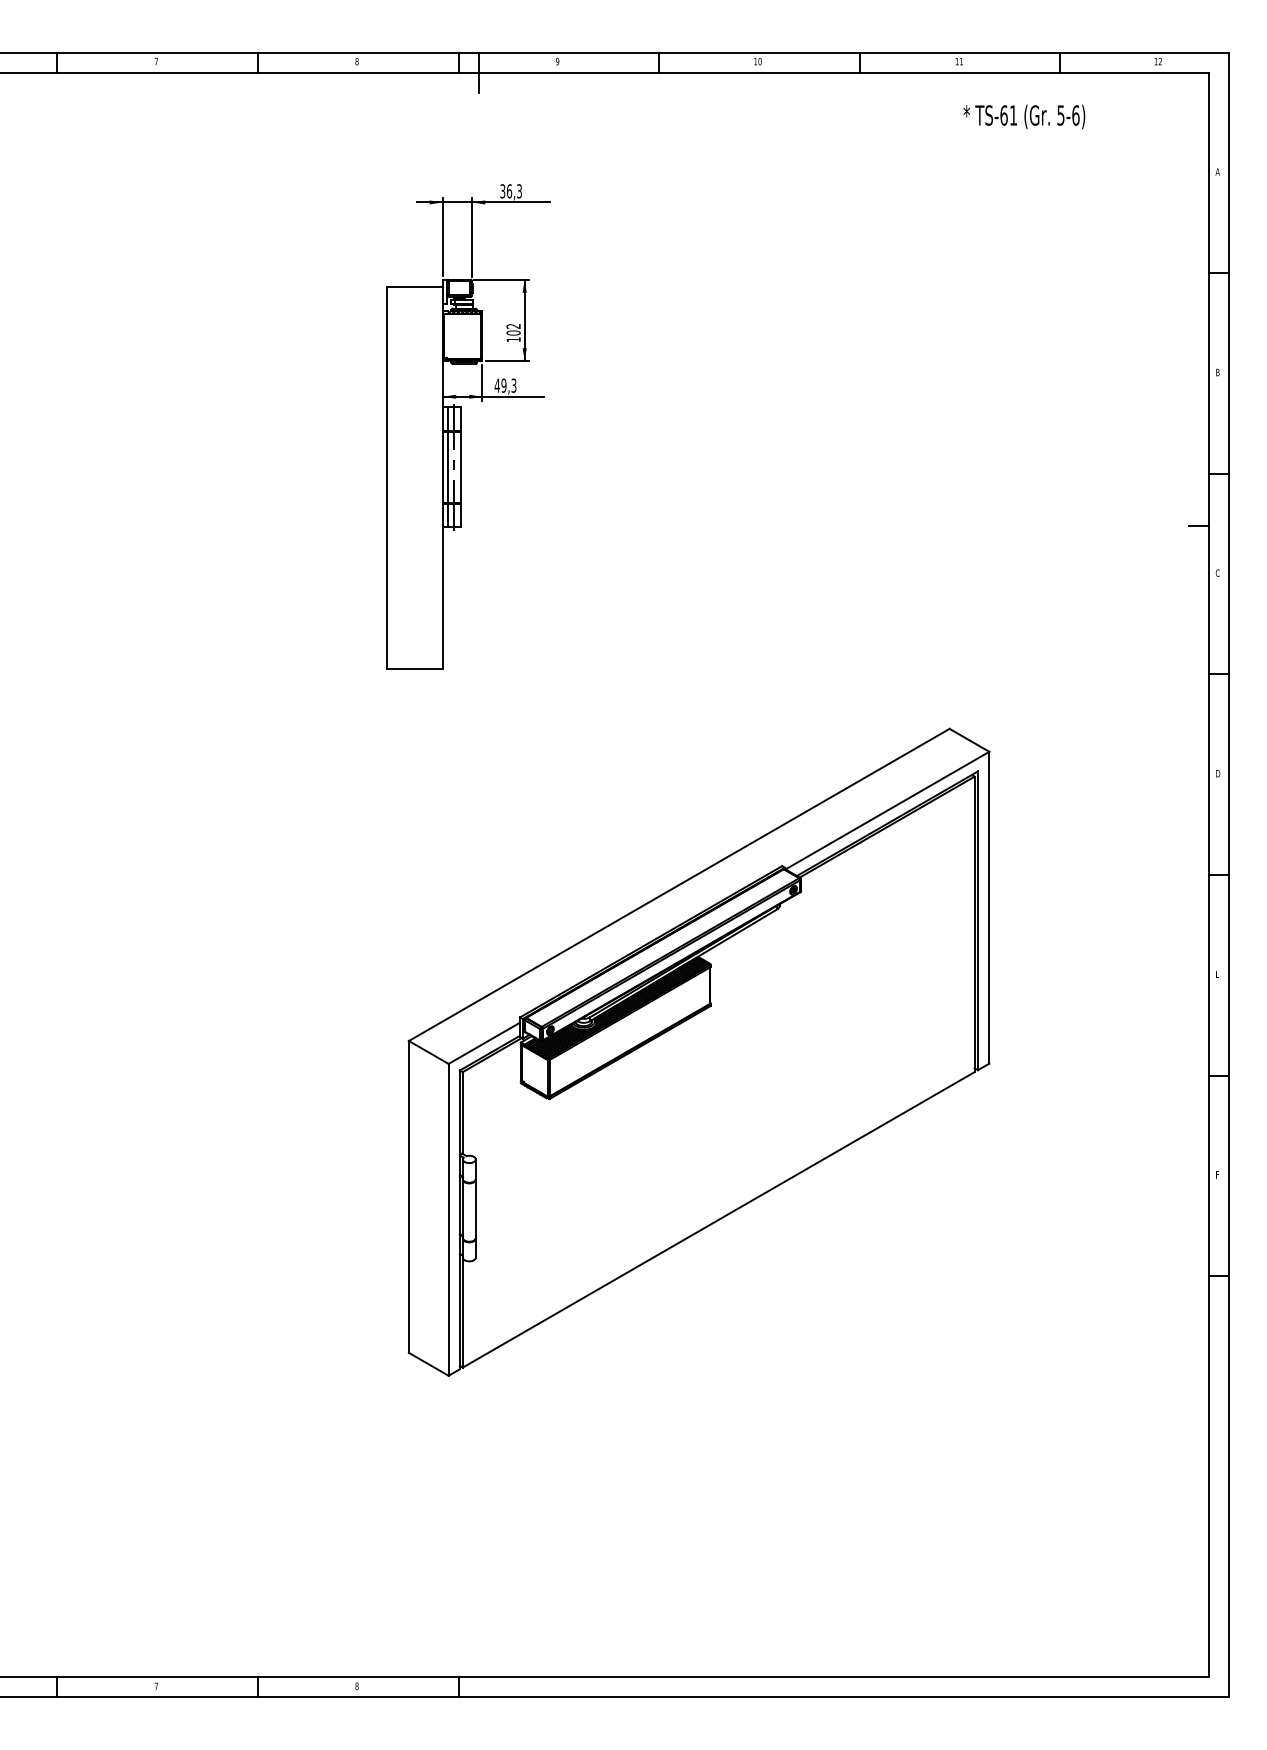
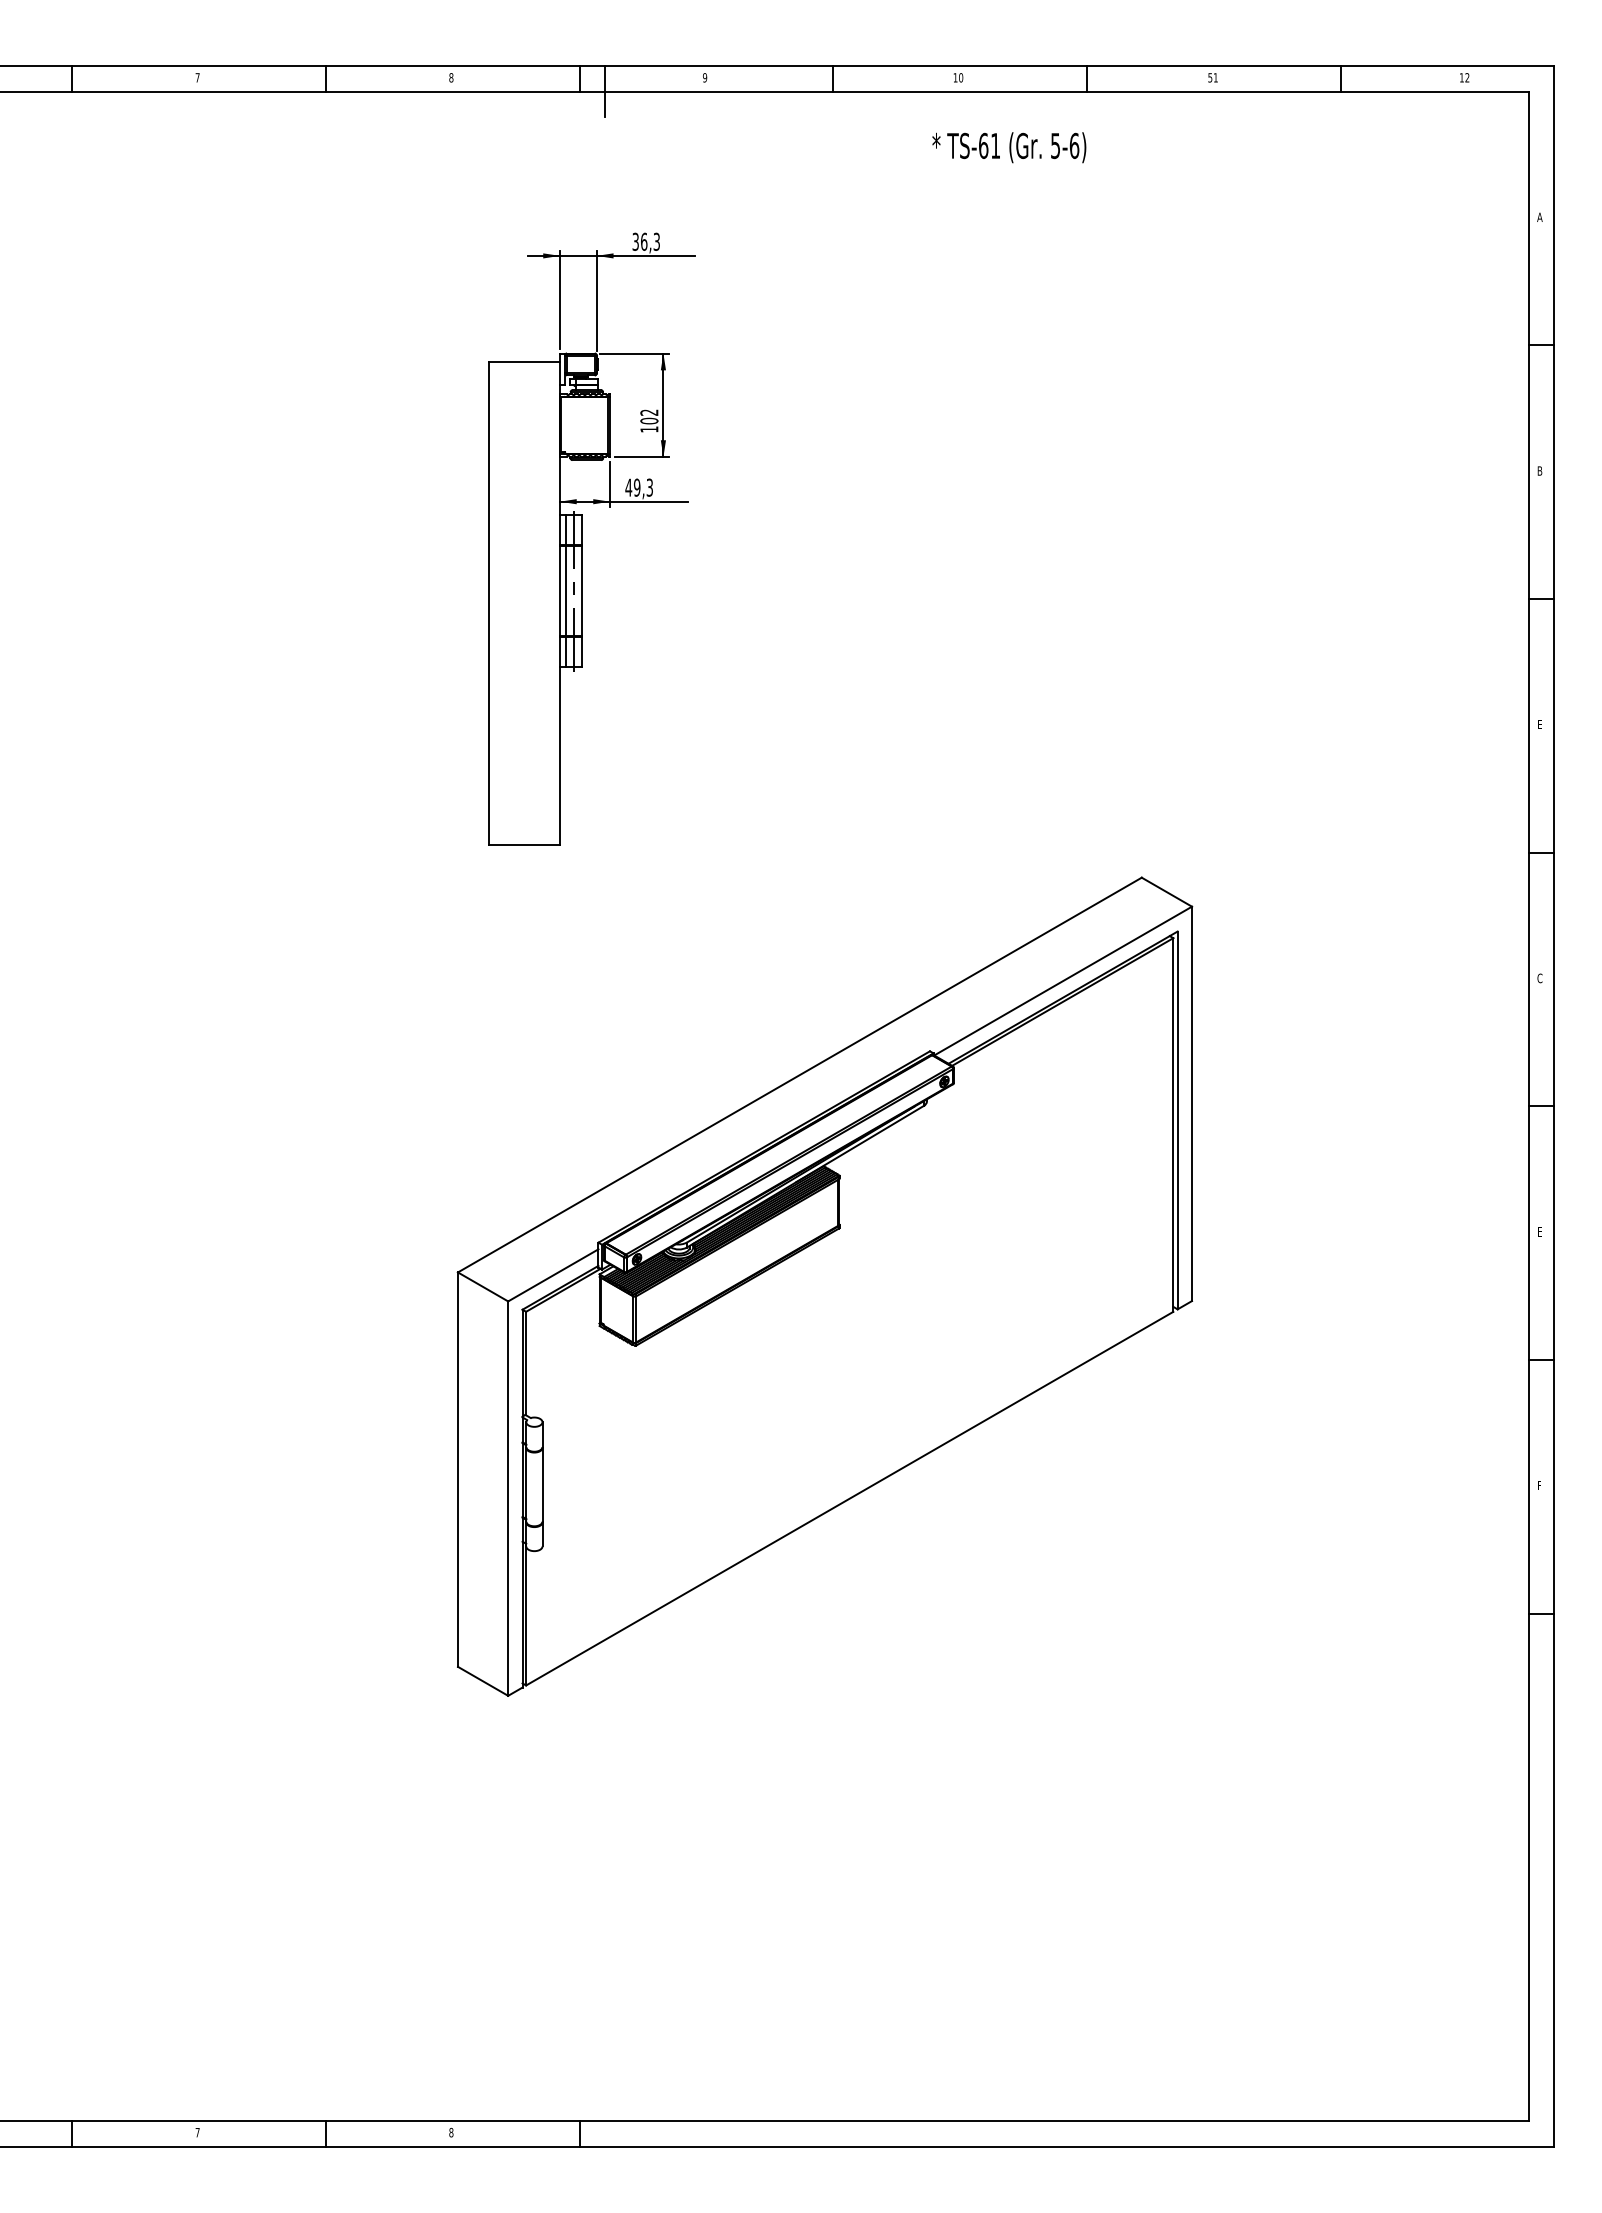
text: (957, 61) -> (1210, 77), 11 -> 51
text: (1024, 116) -> (1009, 147), moved
line: (1198, 526) -> (1515, 665), removed
text: (1217, 572) -> (1539, 724), C -> E
text: (1218, 773) -> (1540, 978), D -> C
part: (698, 1052) -> (824, 1286), moved

